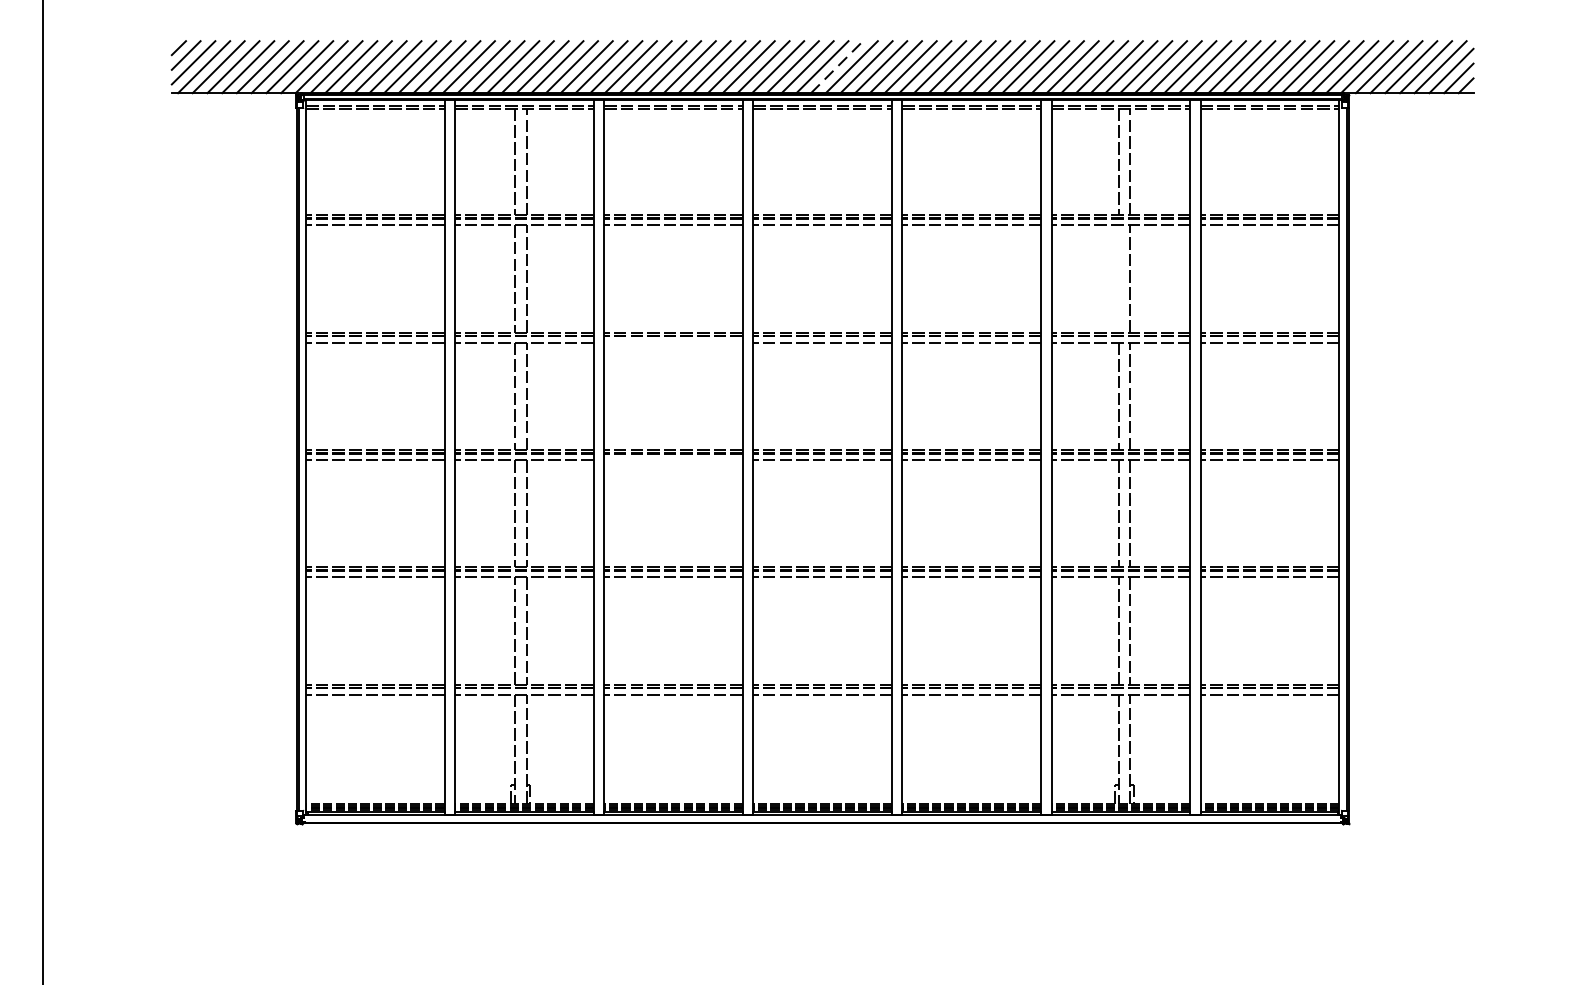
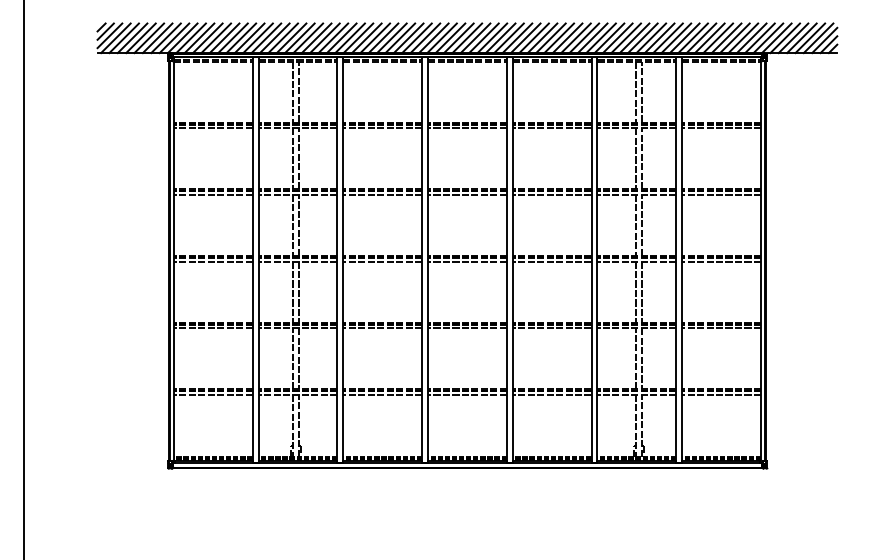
line: (836, 67) -> (475, 38), dashed -> solid
line: (1118, 278) -> (635, 158), added
line: (673, 342) -> (382, 194), added
line: (673, 459) -> (382, 261), added

